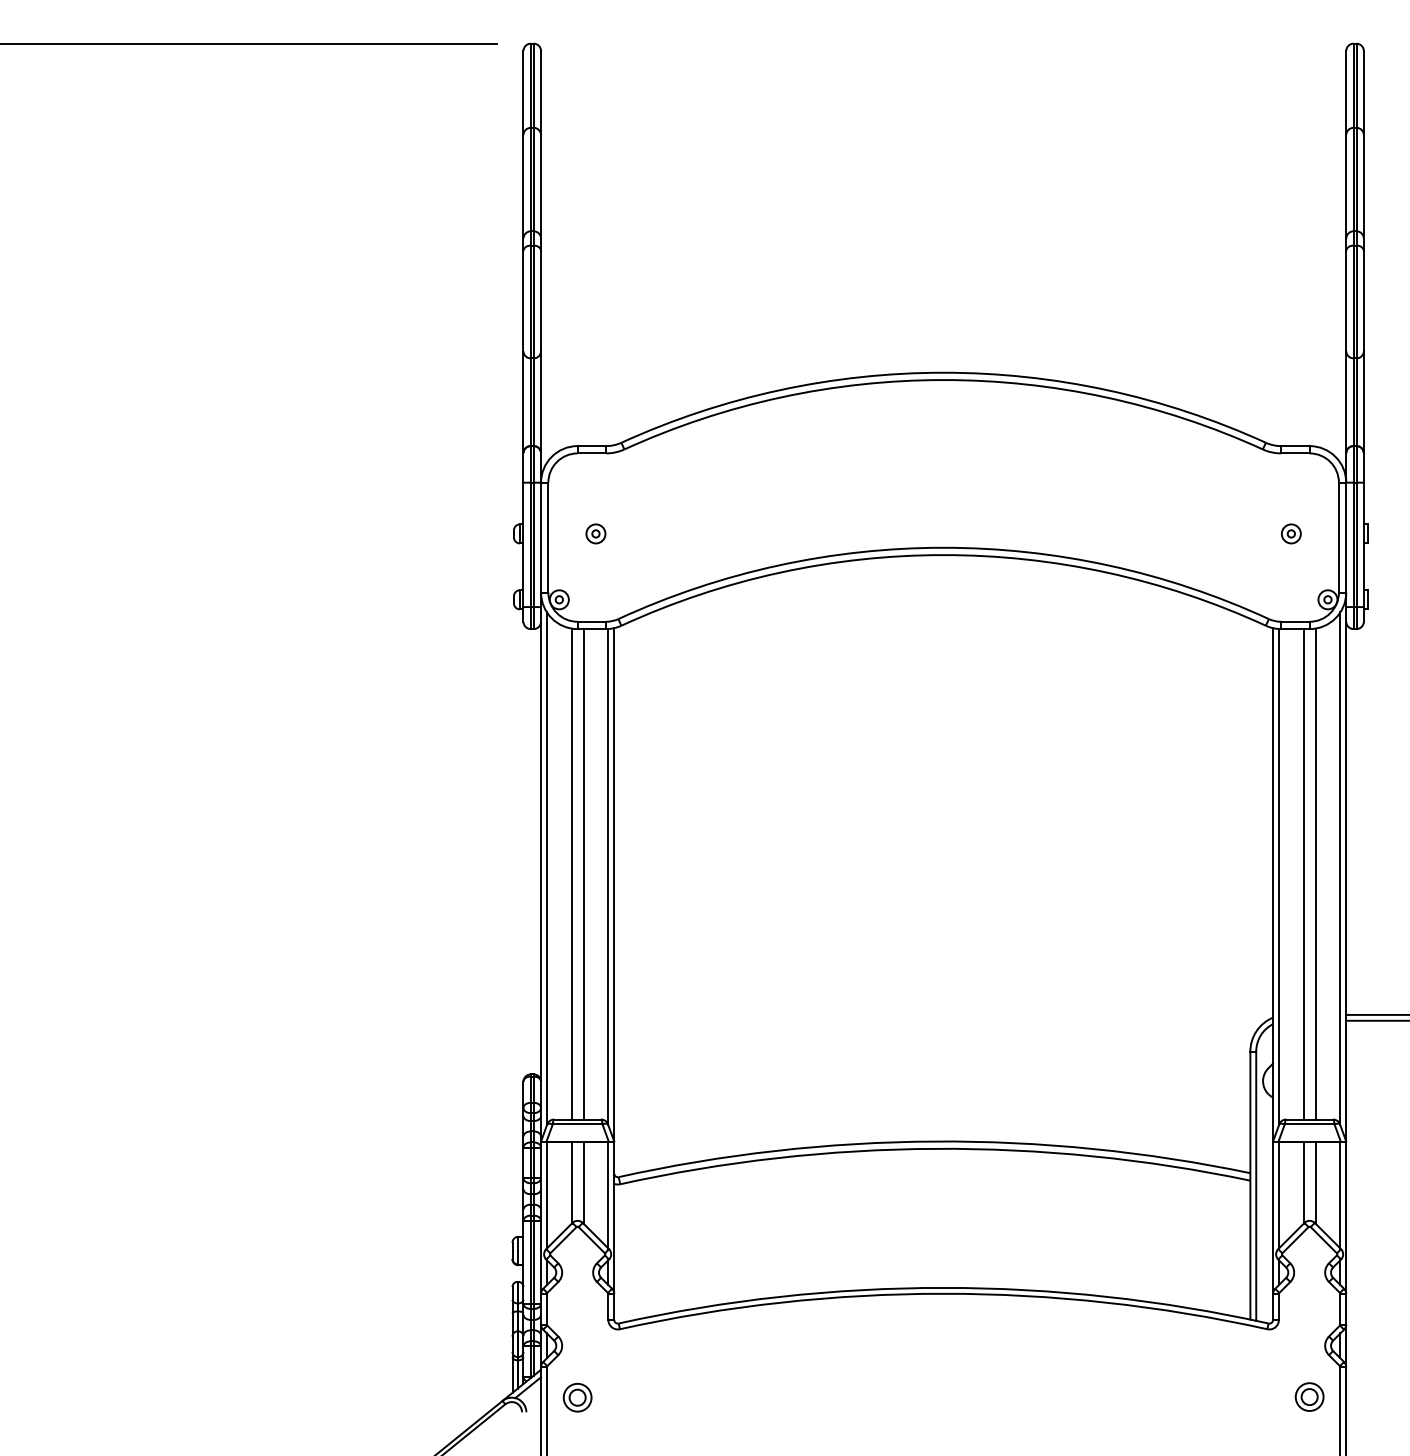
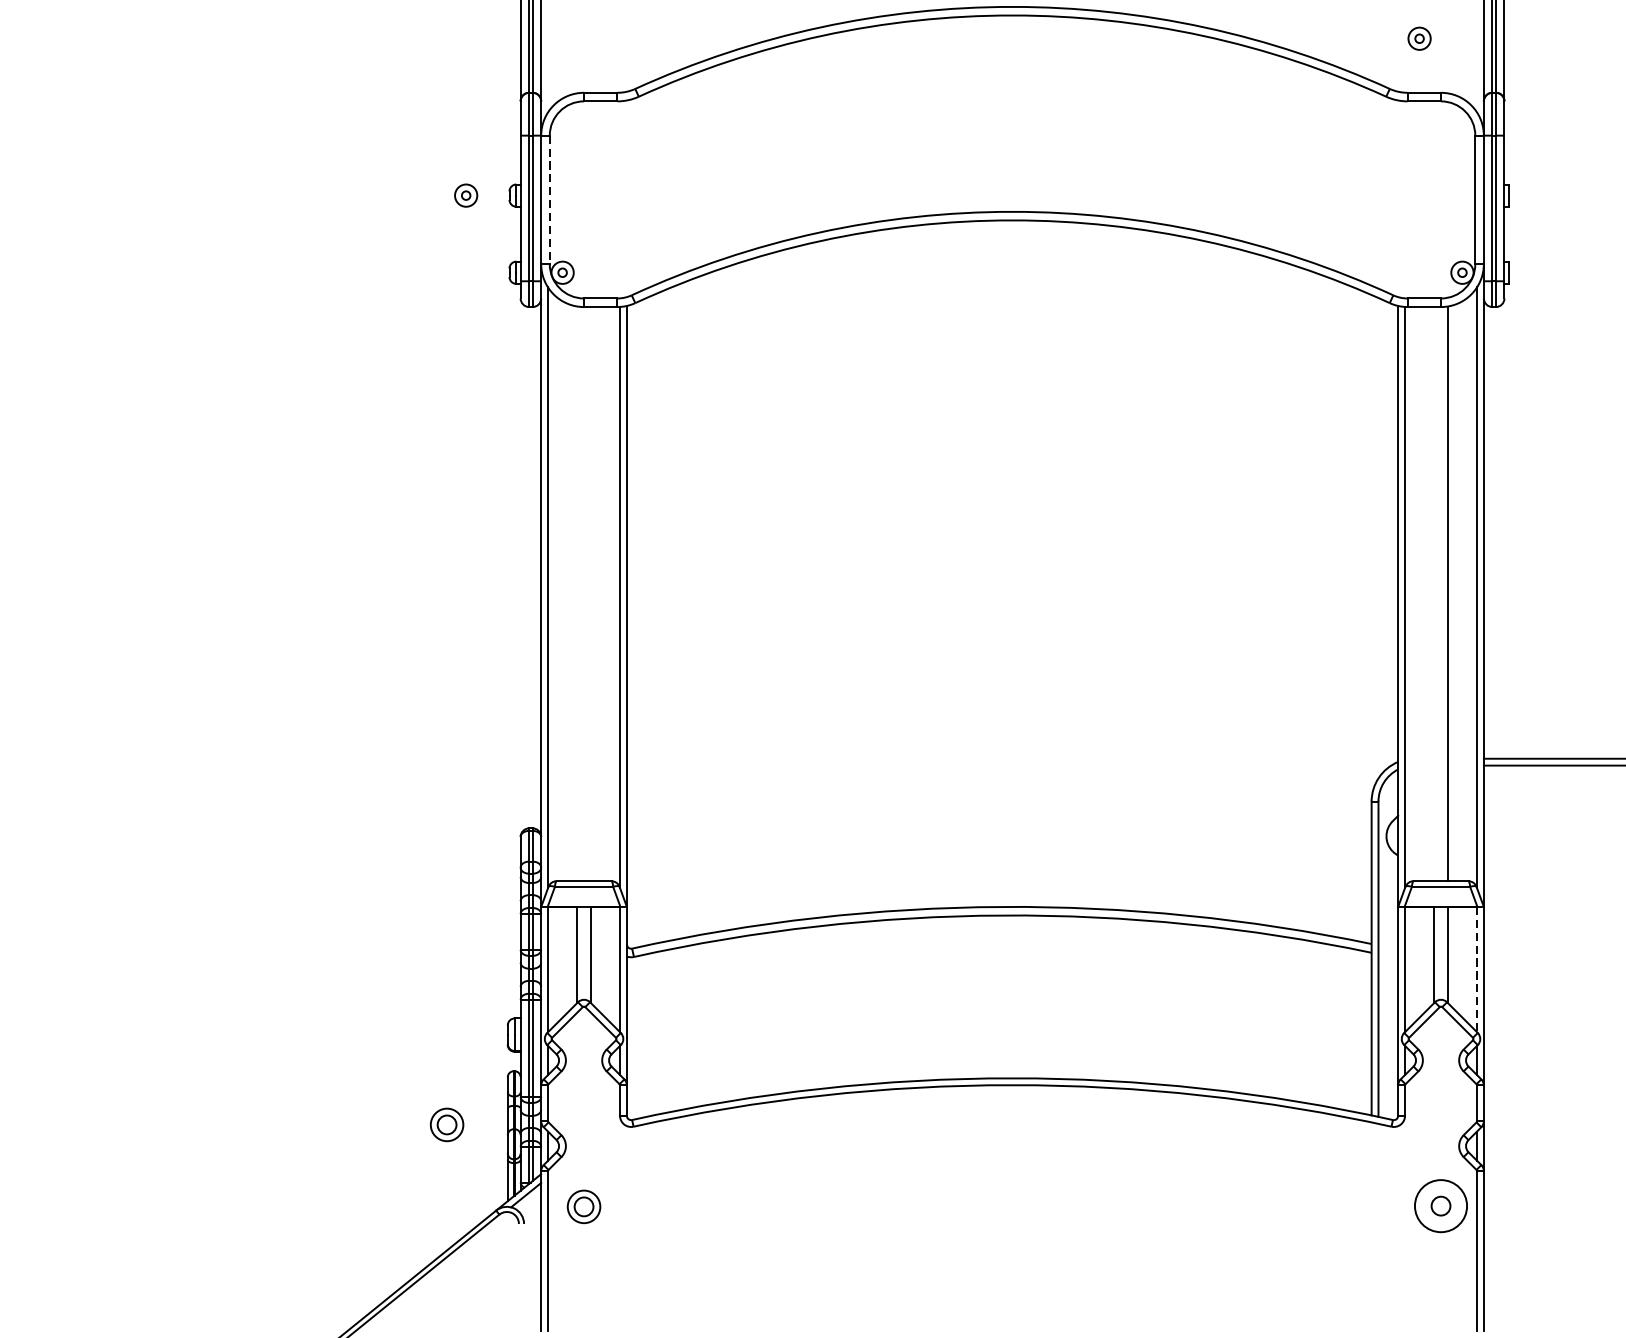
part: (595, 533) -> (465, 195), moved
part: (1291, 533) -> (1419, 38), moved
line: (548, 537) -> (549, 199), solid -> dashed
line: (571, 873) -> (576, 593), removed
line: (583, 874) -> (590, 594), removed
line: (1303, 874) -> (1433, 594), removed
line: (1340, 1195) -> (1477, 970), solid -> dashed
part: (460, 1327) -> (446, 1124), added
circle: (1309, 1397) -> (1440, 1206), size x1.6

